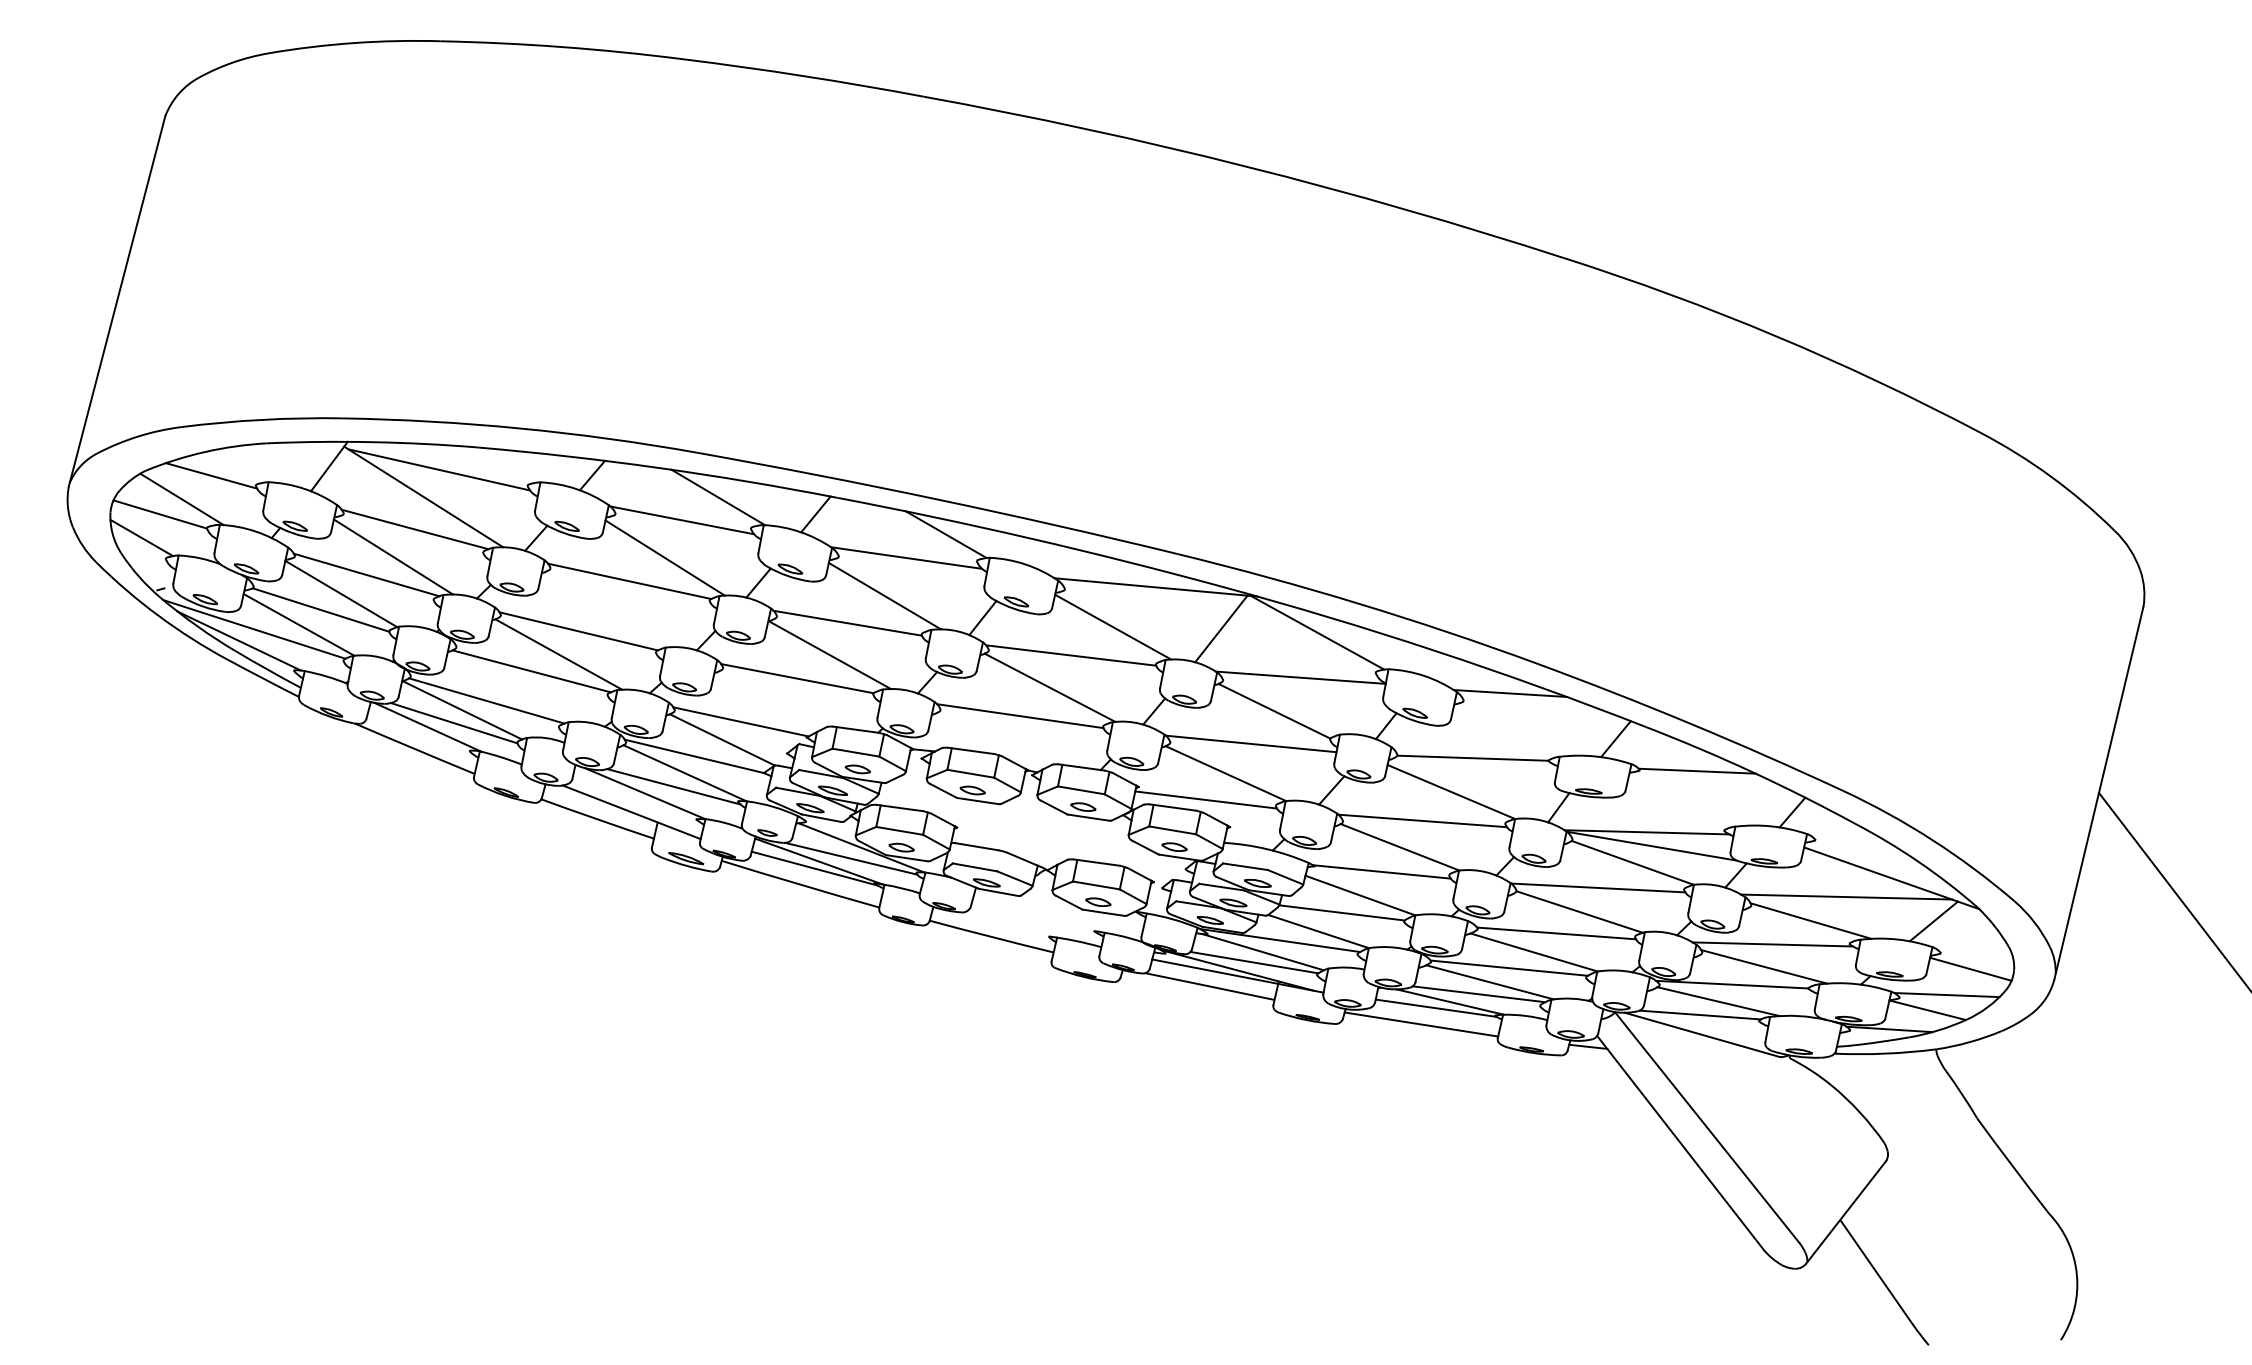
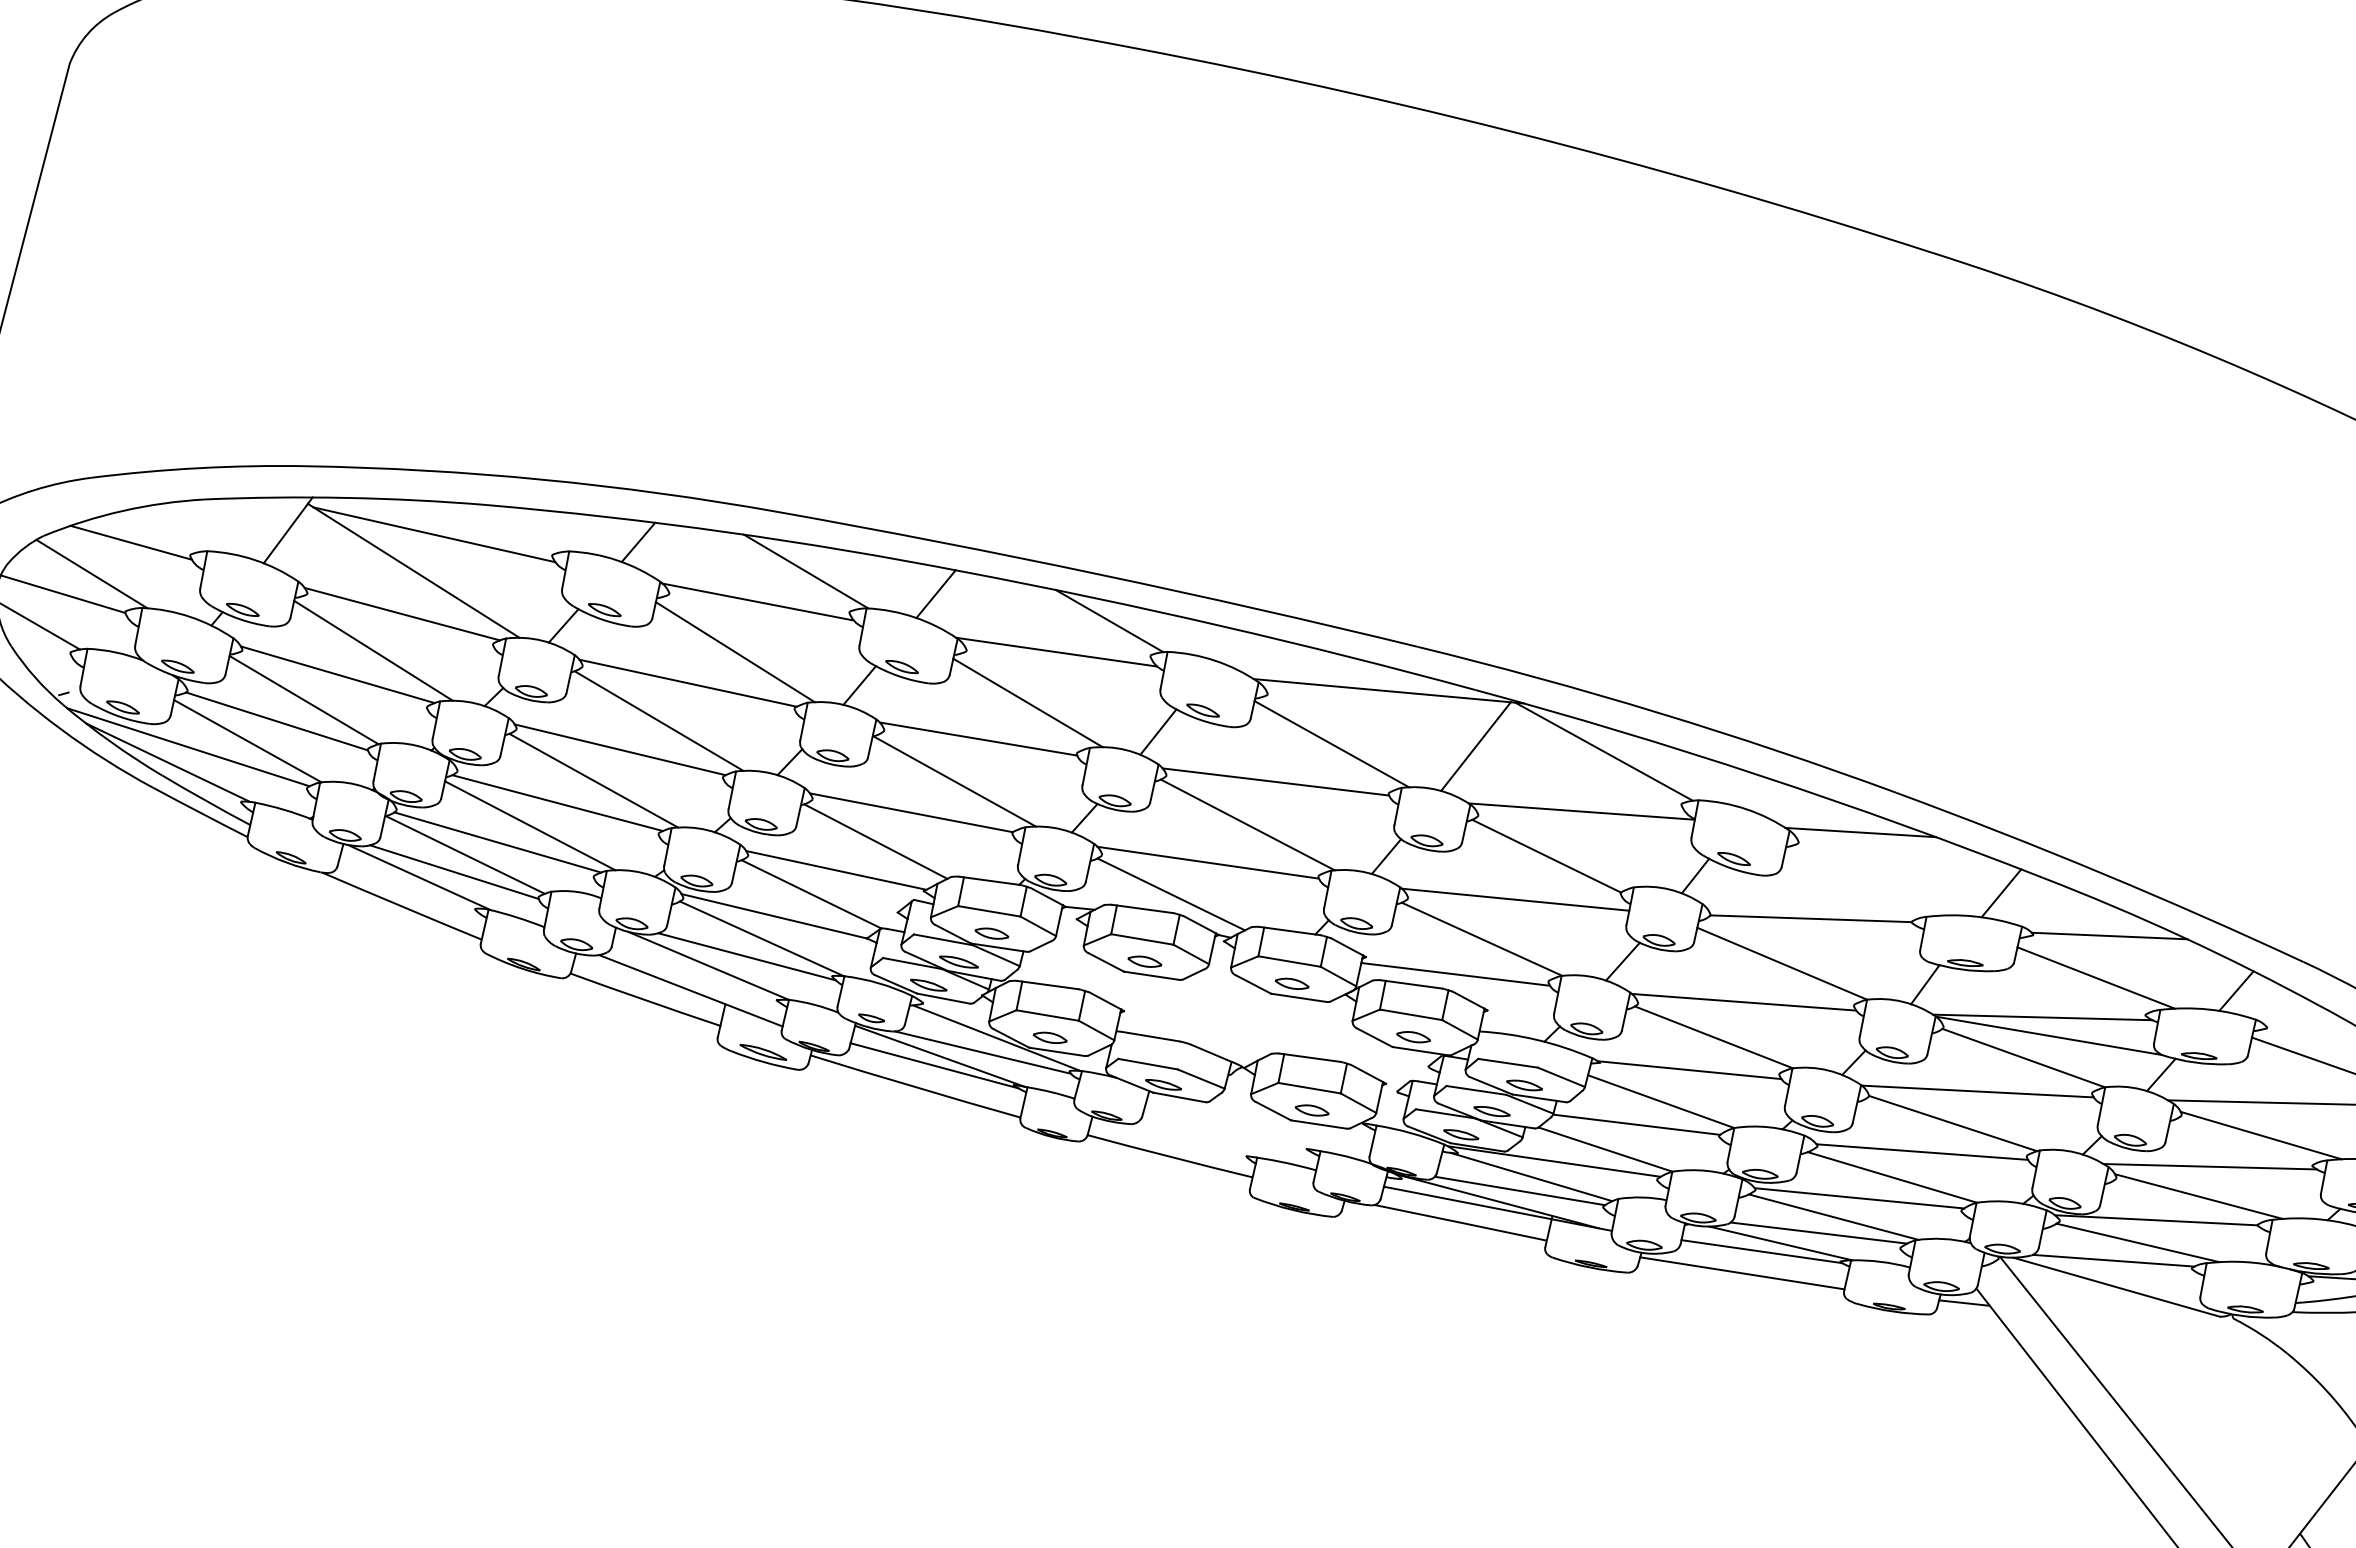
line: (607, 609) -> (658, 720), added
line: (511, 688) -> (530, 825), added
line: (770, 700) -> (875, 841), added
line: (992, 739) -> (1171, 893), added
line: (1687, 802) -> (2096, 977), added

